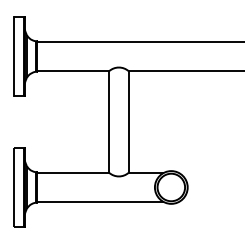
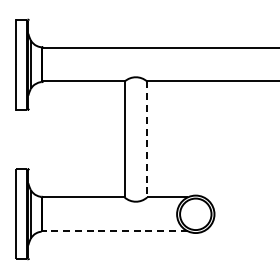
line: (129, 122) -> (147, 139), solid -> dashed
line: (101, 202) -> (115, 231), solid -> dashed

